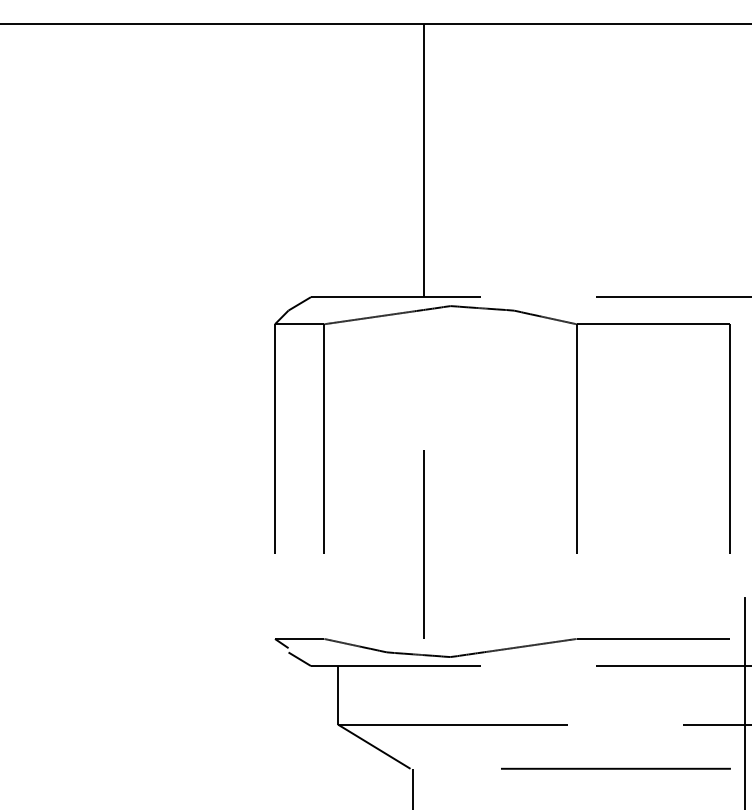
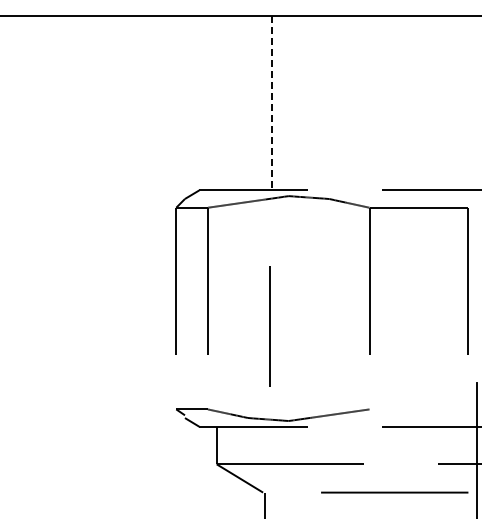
line: (423, 161) -> (271, 103), solid -> dashed
line: (423, 543) -> (269, 326), moved
line: (653, 639) -> (418, 409), removed

